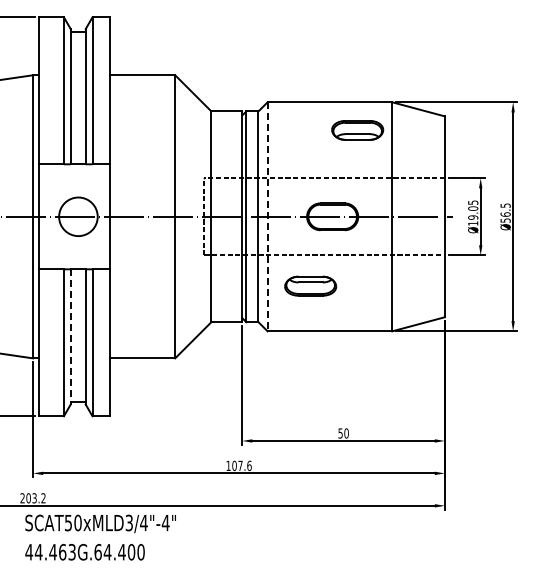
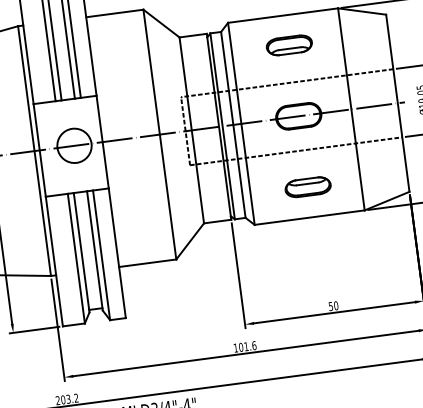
part: (357, 130) -> (289, 45), moved
line: (267, 216) -> (241, 123), dashed -> solid
part: (310, 285) -> (307, 186), moved
line: (70, 336) -> (81, 252), dashed -> solid
text: (240, 465) -> (246, 346), 107.6 -> 101.6

